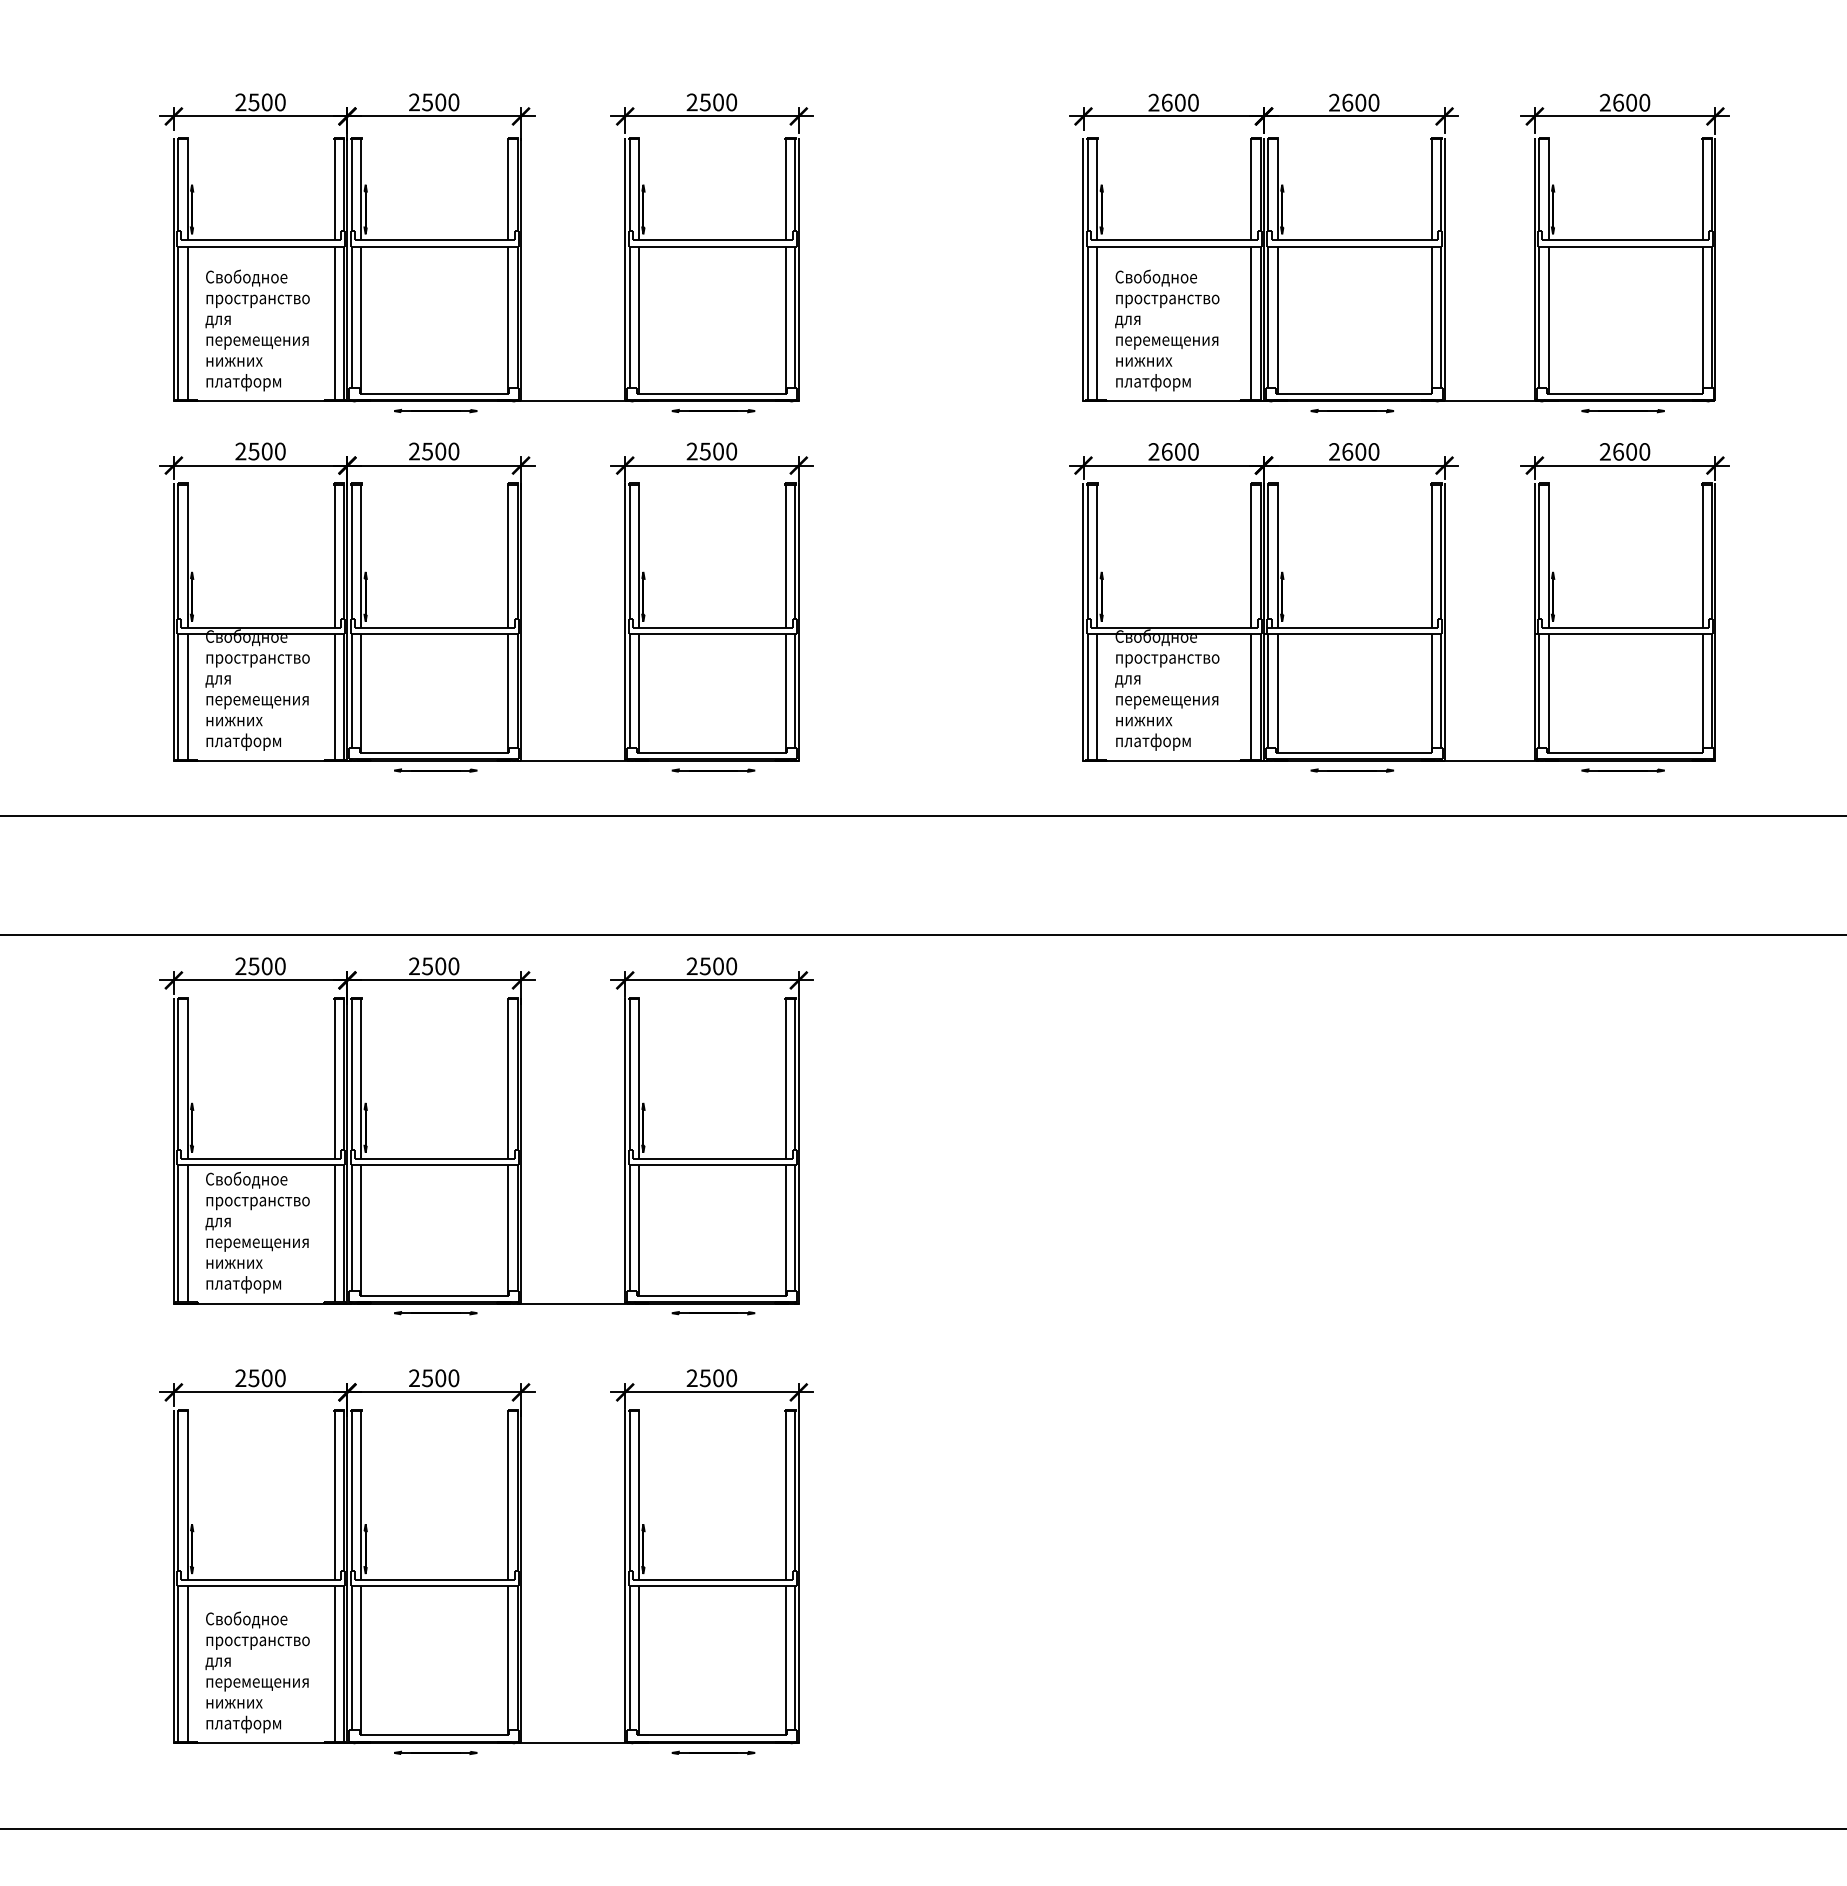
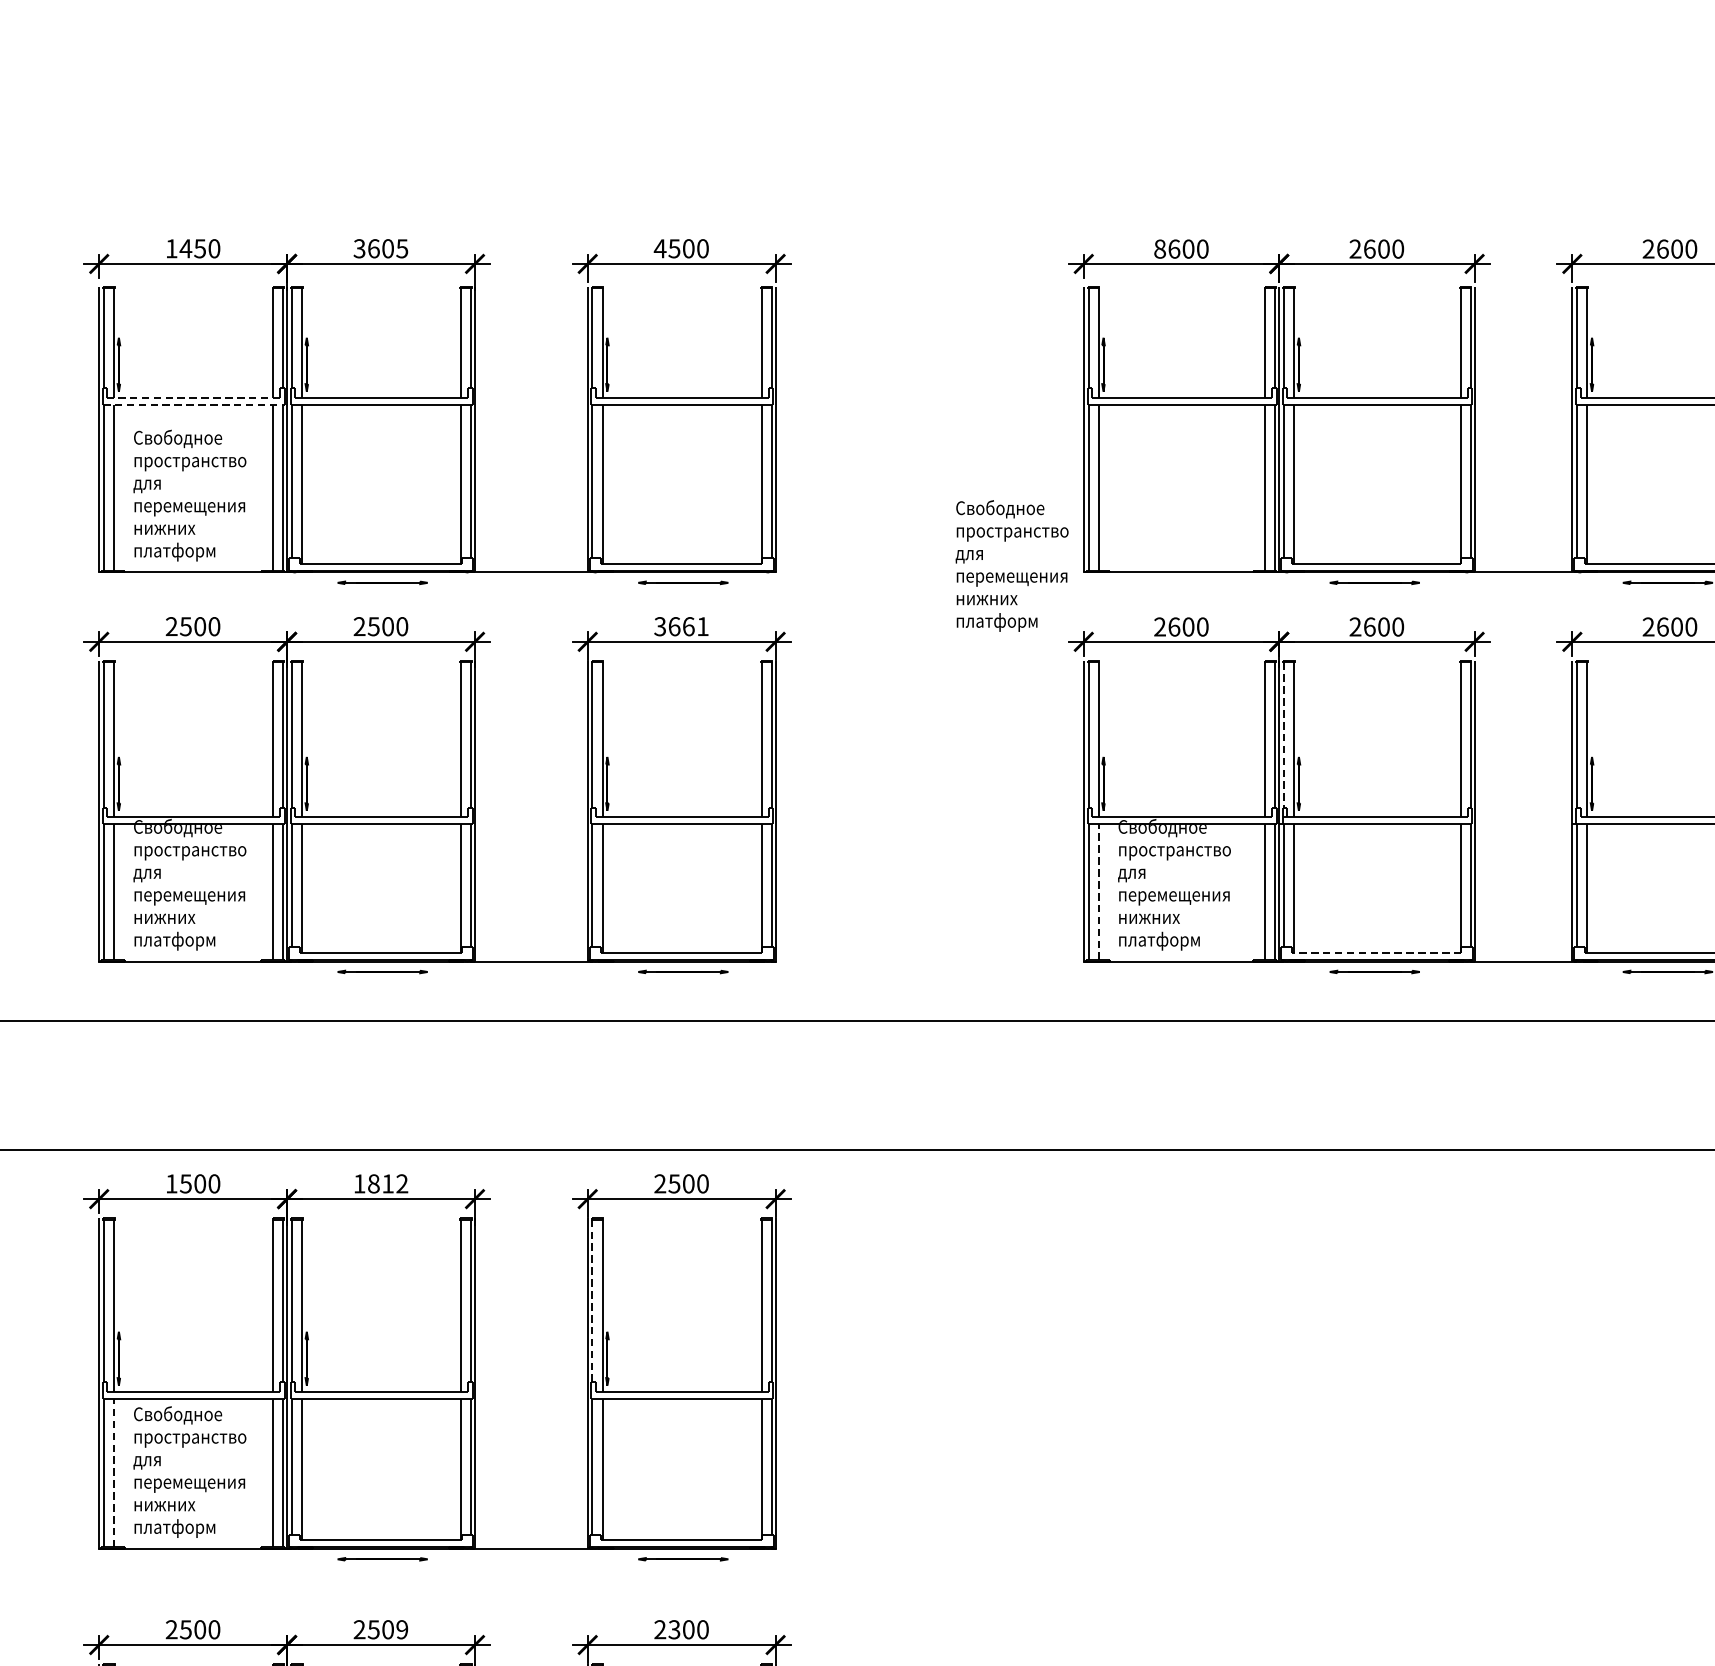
text: (253, 102) -> (185, 248), 2500 -> 1450
text: (434, 102) -> (381, 248), 2500 -> 3605
text: (692, 102) -> (660, 248), 2500 -> 4500
text: (1153, 102) -> (1159, 248), 2600 -> 8600
line: (261, 240) -> (194, 398), solid -> dashed
line: (261, 246) -> (194, 404), solid -> dashed
text: (1167, 330) -> (1012, 565), moved
text: (711, 451) -> (681, 626), 2500 -> 3661
line: (1268, 552) -> (1284, 735), solid -> dashed
line: (1097, 696) -> (1098, 891), solid -> dashed
line: (1353, 753) -> (1376, 953), solid -> dashed
text: (240, 965) -> (171, 1182), 2500 -> 1500
text: (434, 966) -> (381, 1184), 2500 -> 1812
line: (629, 1075) -> (592, 1302), solid -> dashed
line: (187, 1233) -> (113, 1473), solid -> dashed
text: (705, 1377) -> (674, 1628), 2500 -> 2300
text: (453, 1378) -> (401, 1629), 2500 -> 2509

